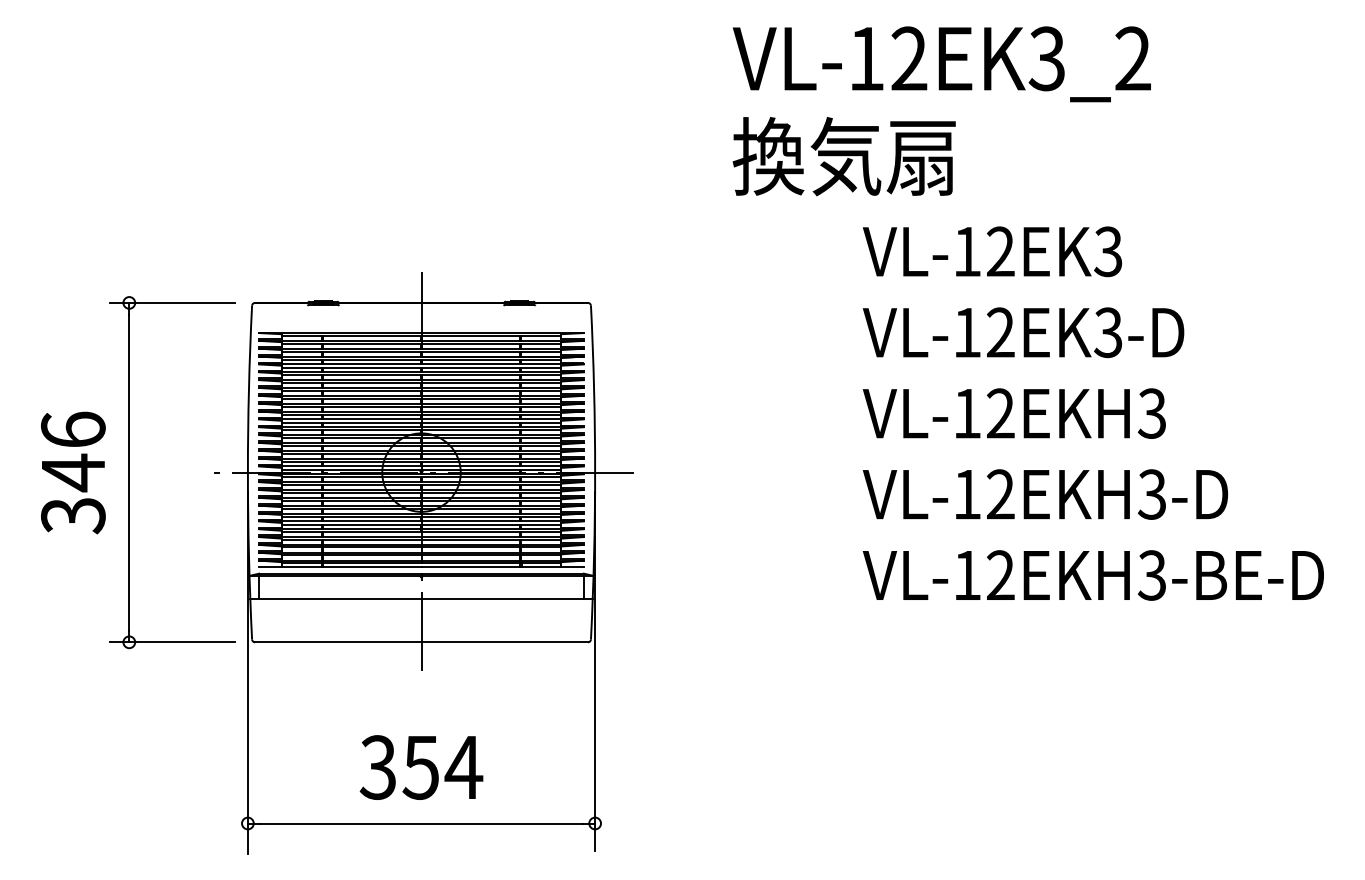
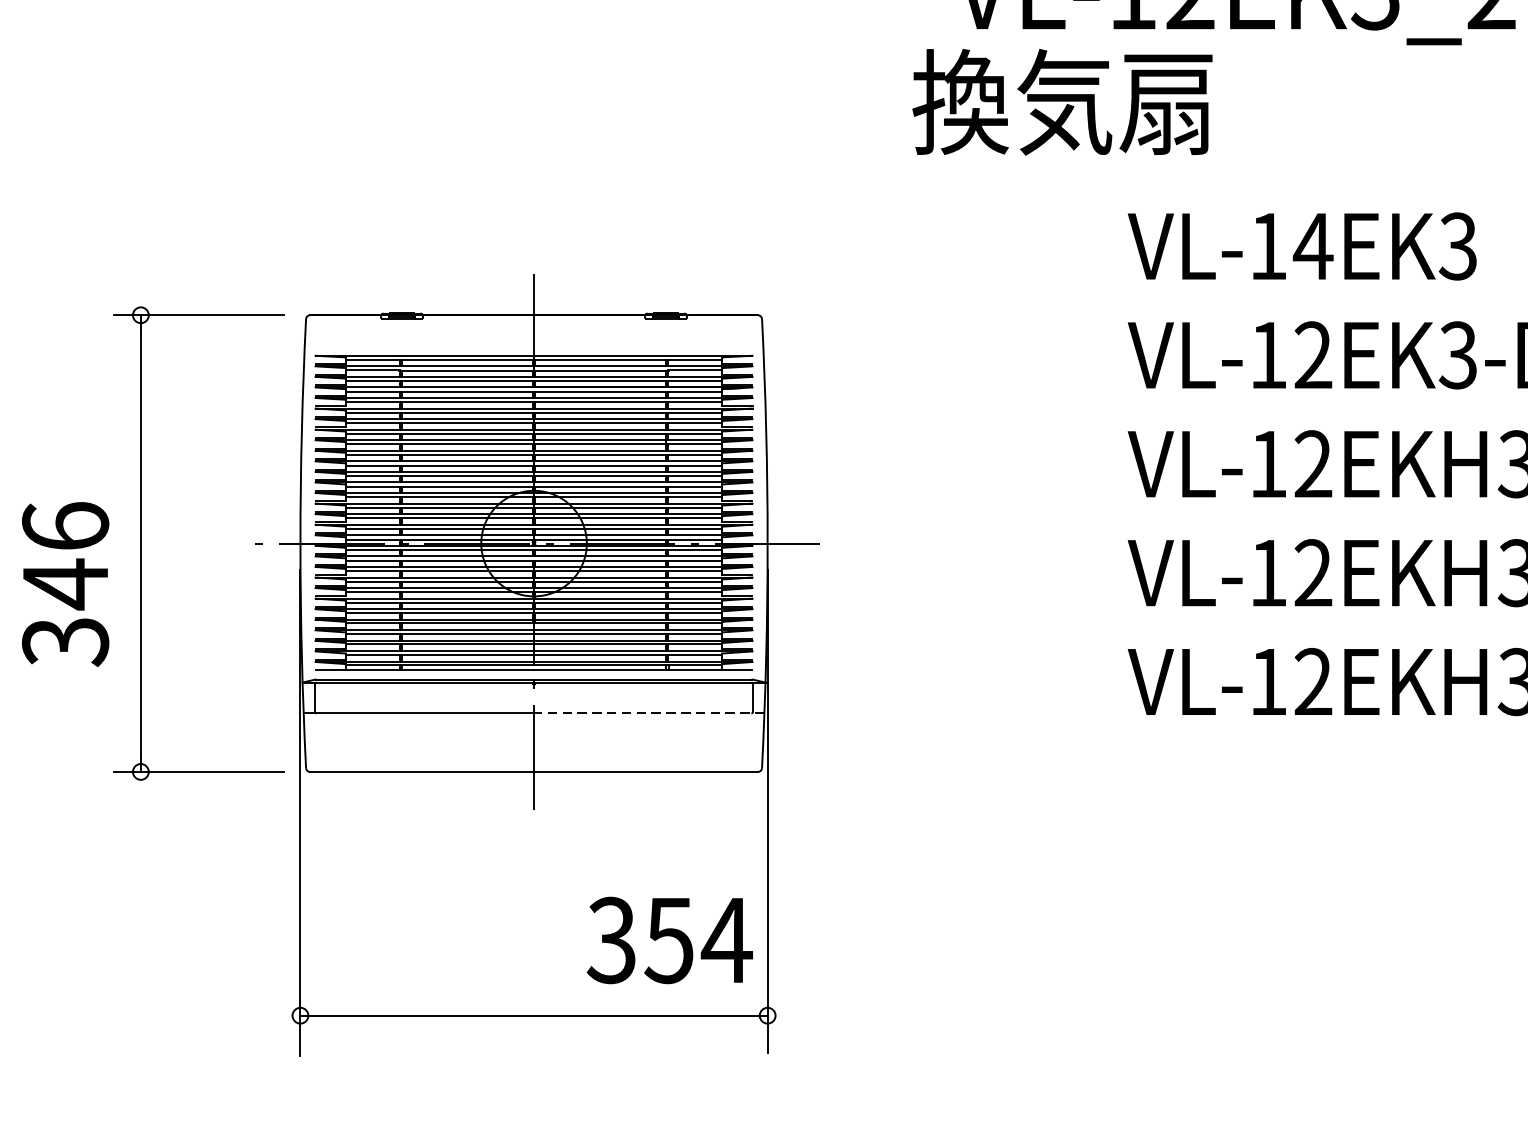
text: (843, 156) -> (1061, 102), moved
text: (1000, 251) -> (1313, 246), VL-12EK3 -> VL-14EK3
text: (73, 472) -> (65, 583), moved
line: (507, 598) -> (649, 712), solid -> dashed
text: (421, 767) -> (669, 940), moved

